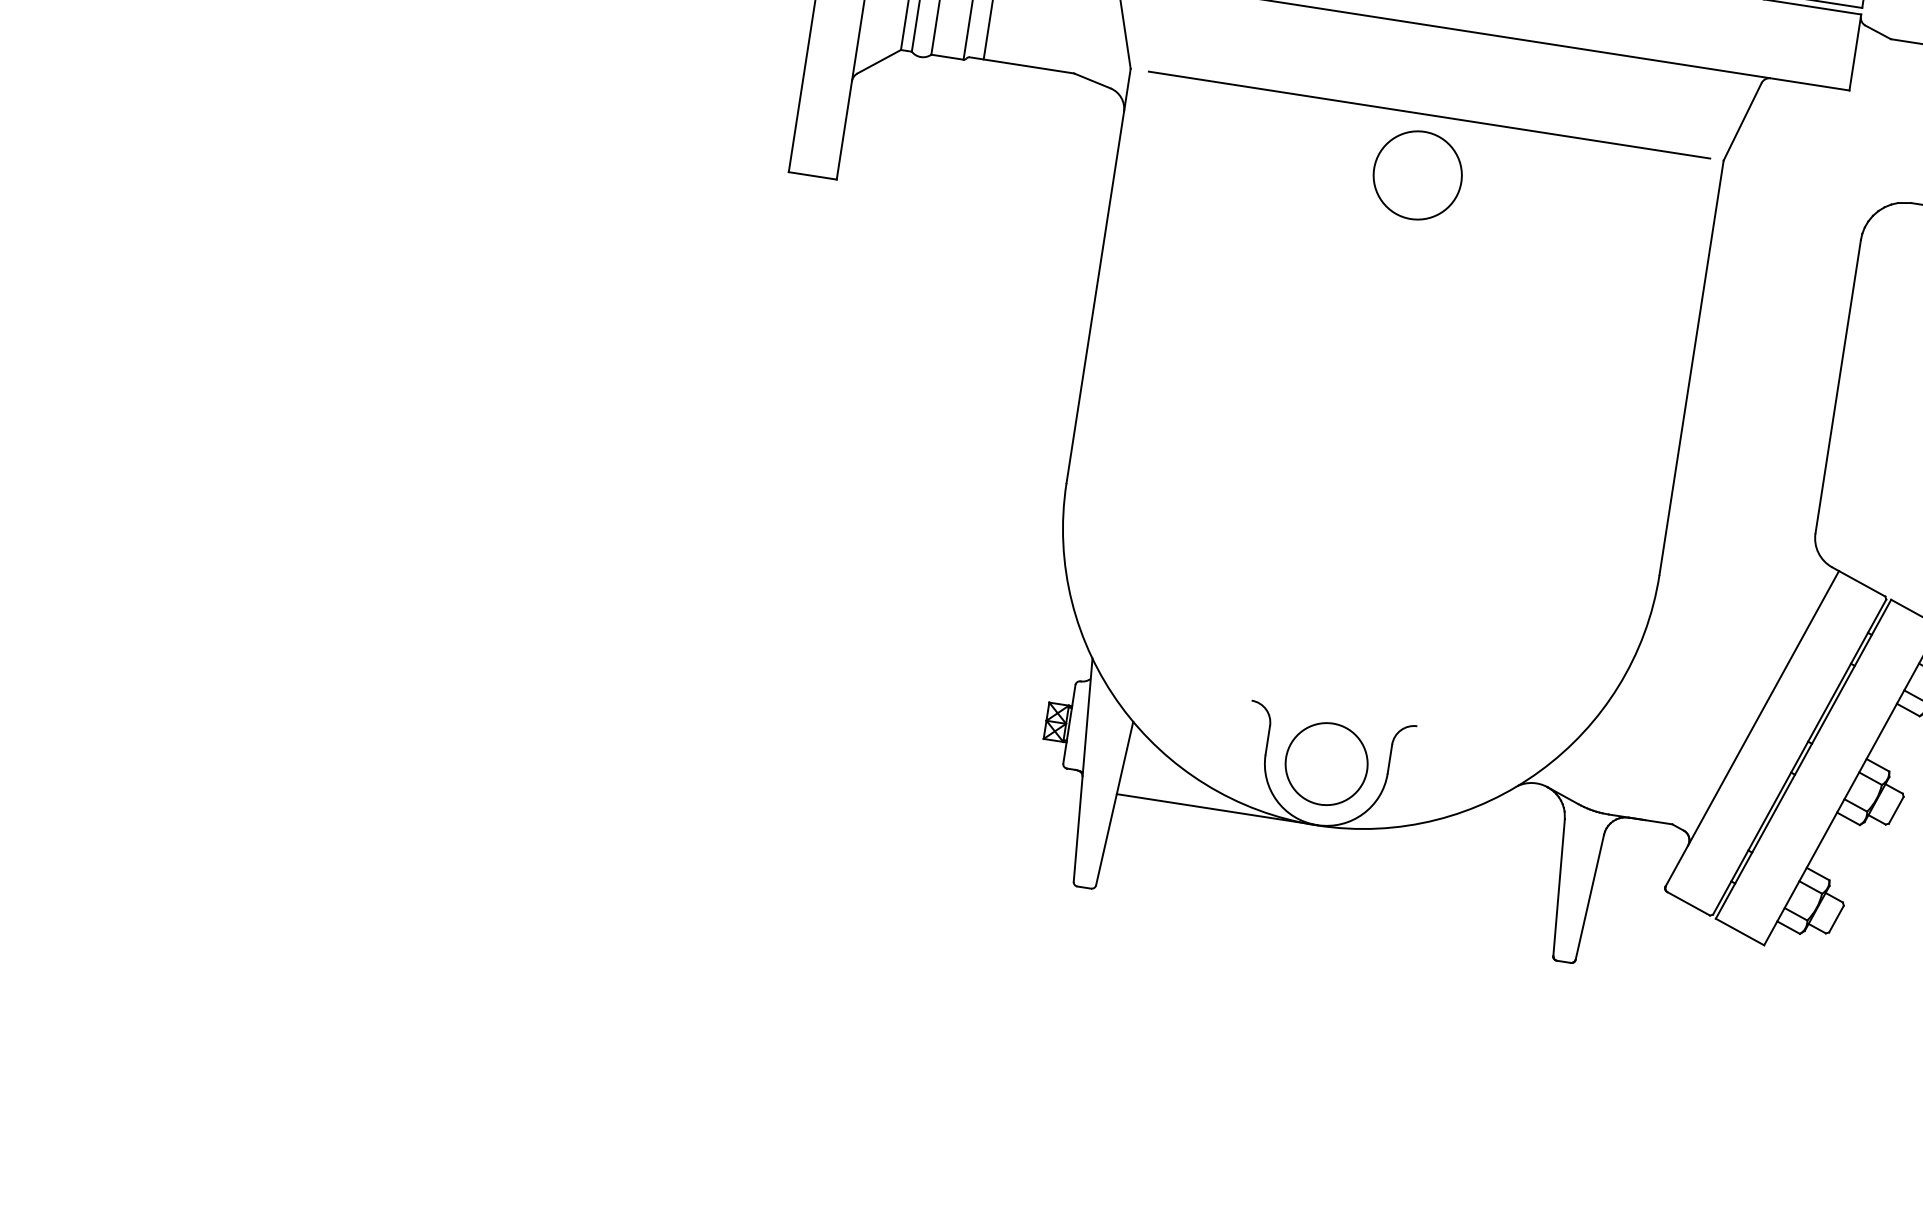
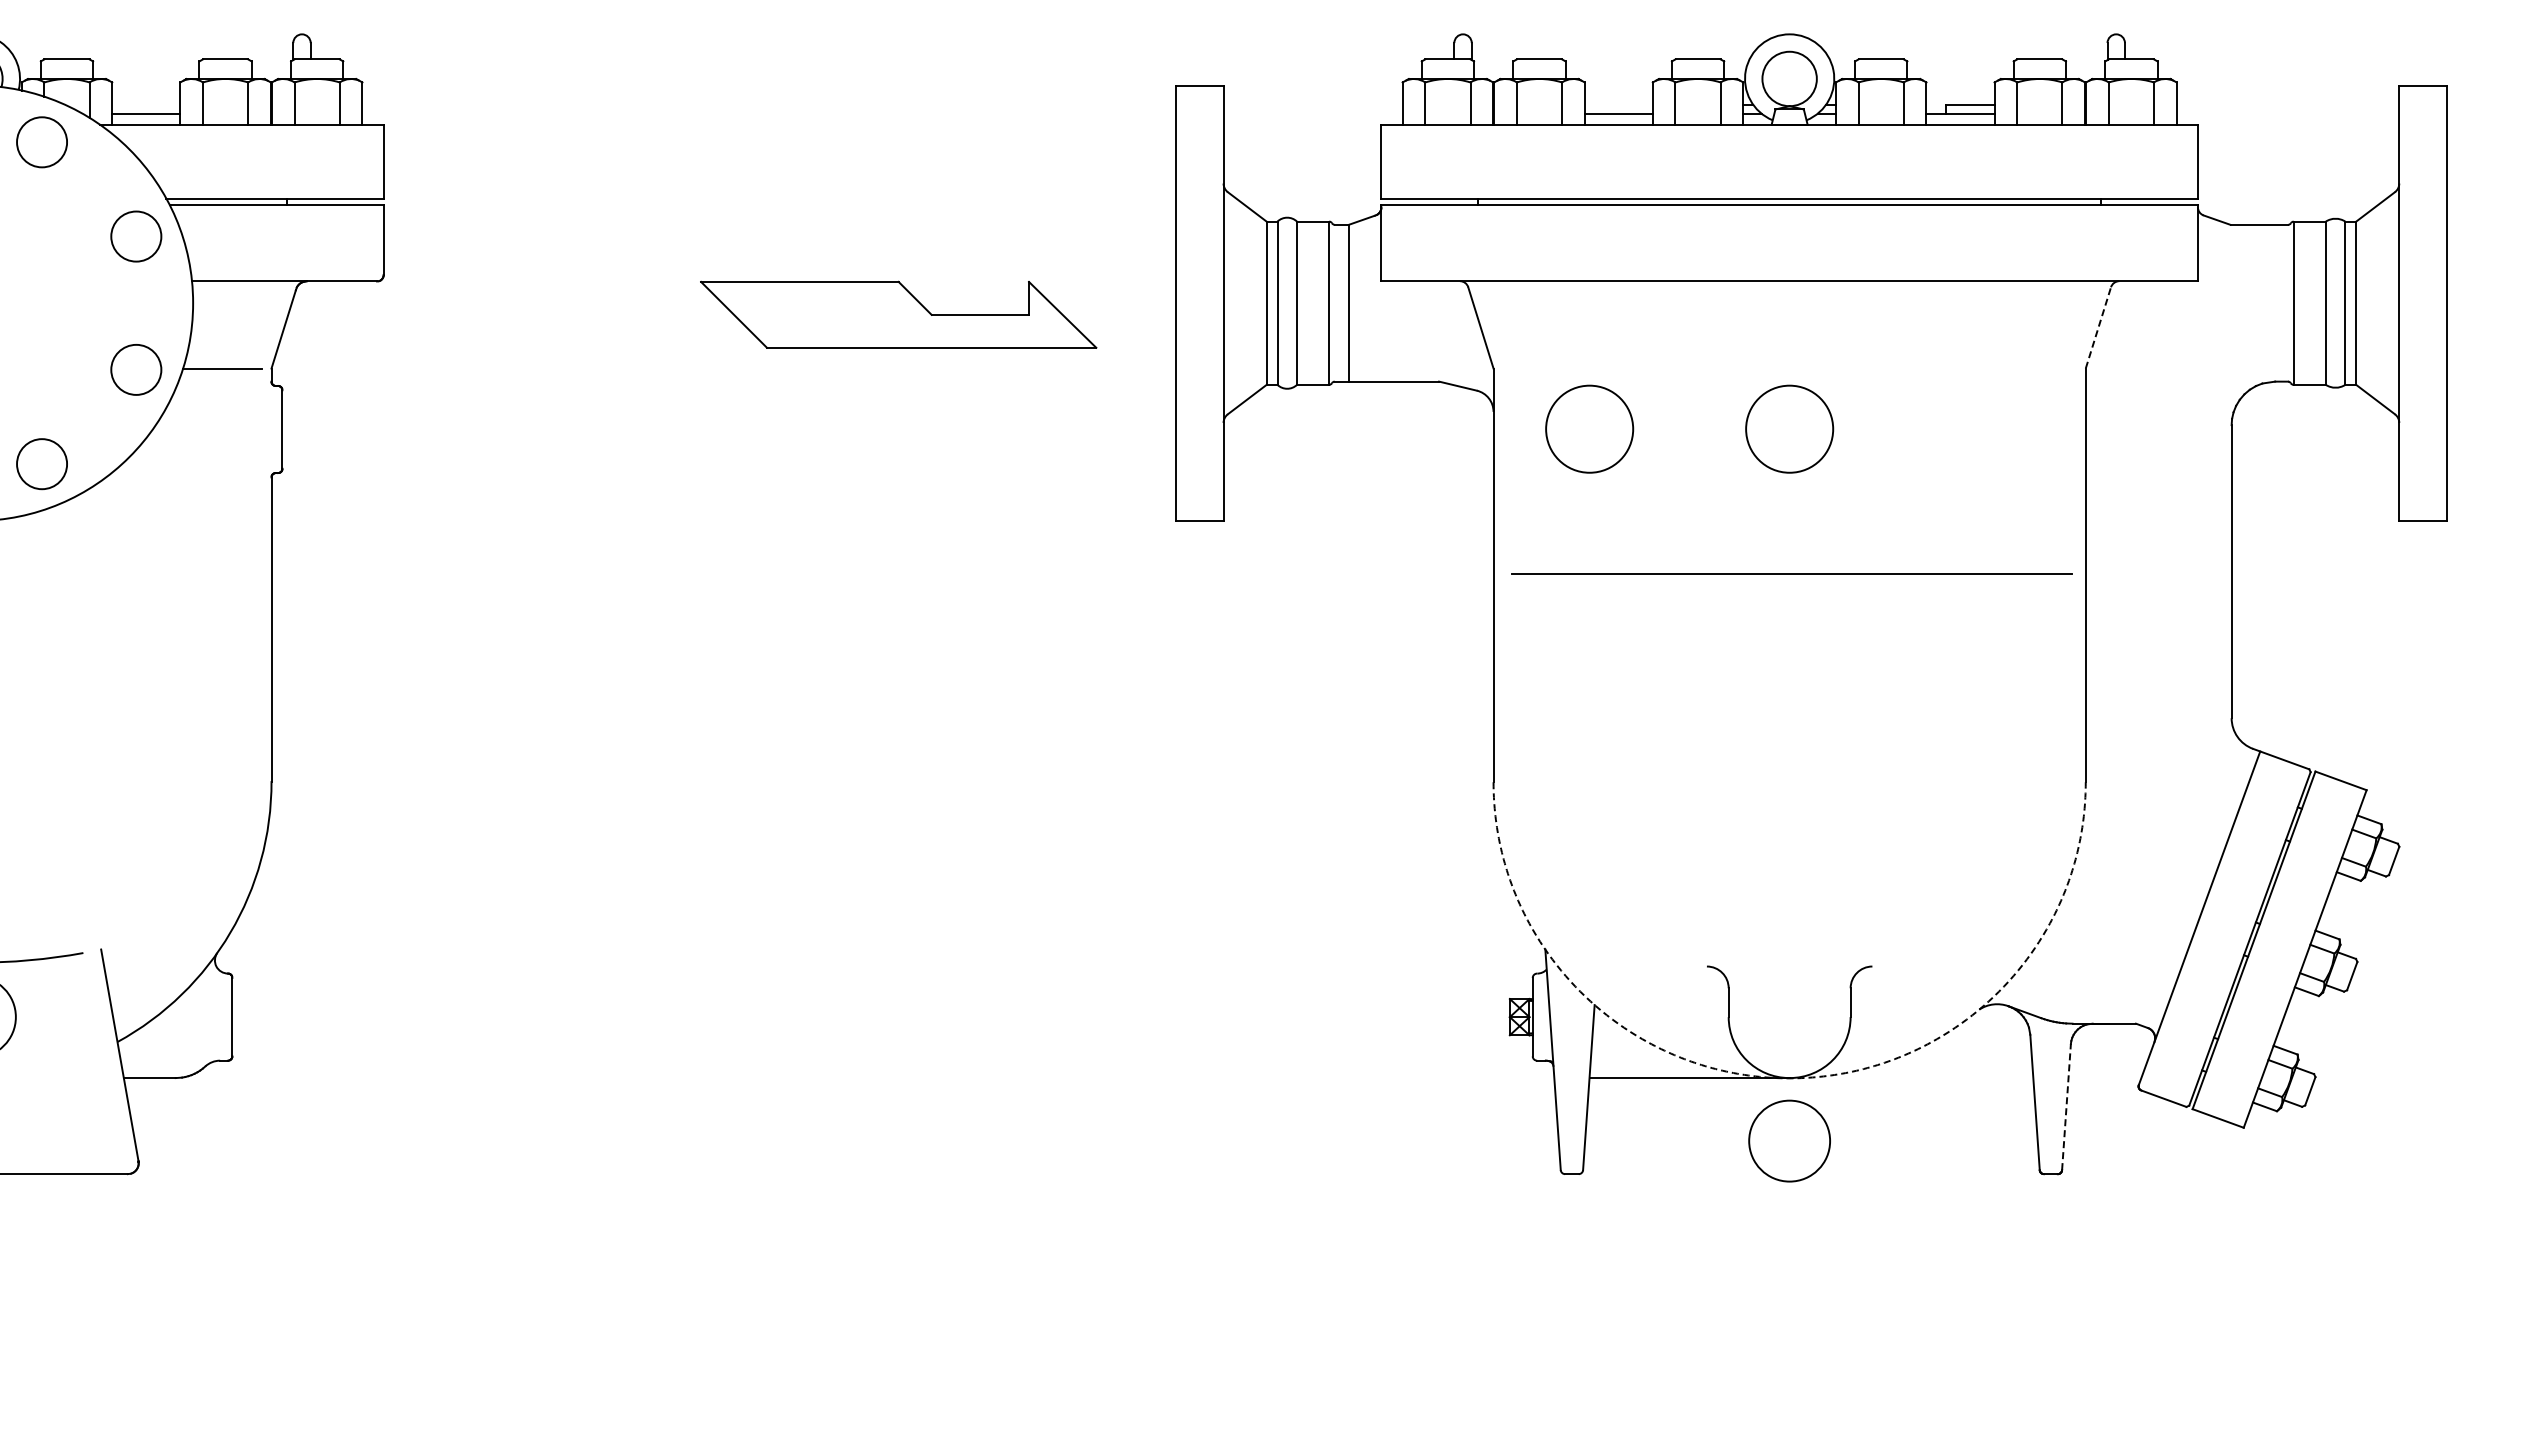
line: (1429, 114) -> (1791, 573), moved
line: (1742, 121) -> (2098, 327), solid -> dashed
circle: (1217, 143) -> (1589, 428), added
circle: (1326, 763) -> (1789, 1140), moved
arc: (1316, 825) -> (1789, 1078), solid -> dashed
line: (1589, 896) -> (2066, 1106), solid -> dashed

